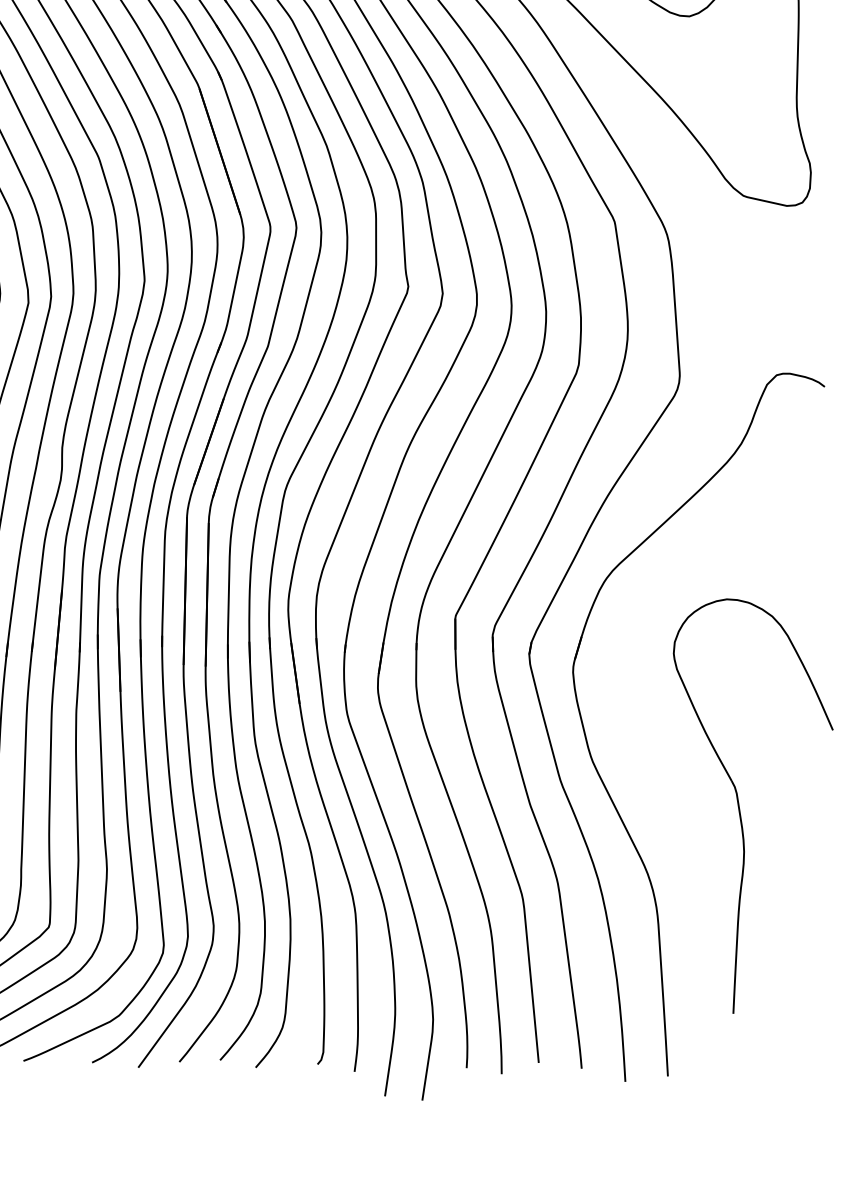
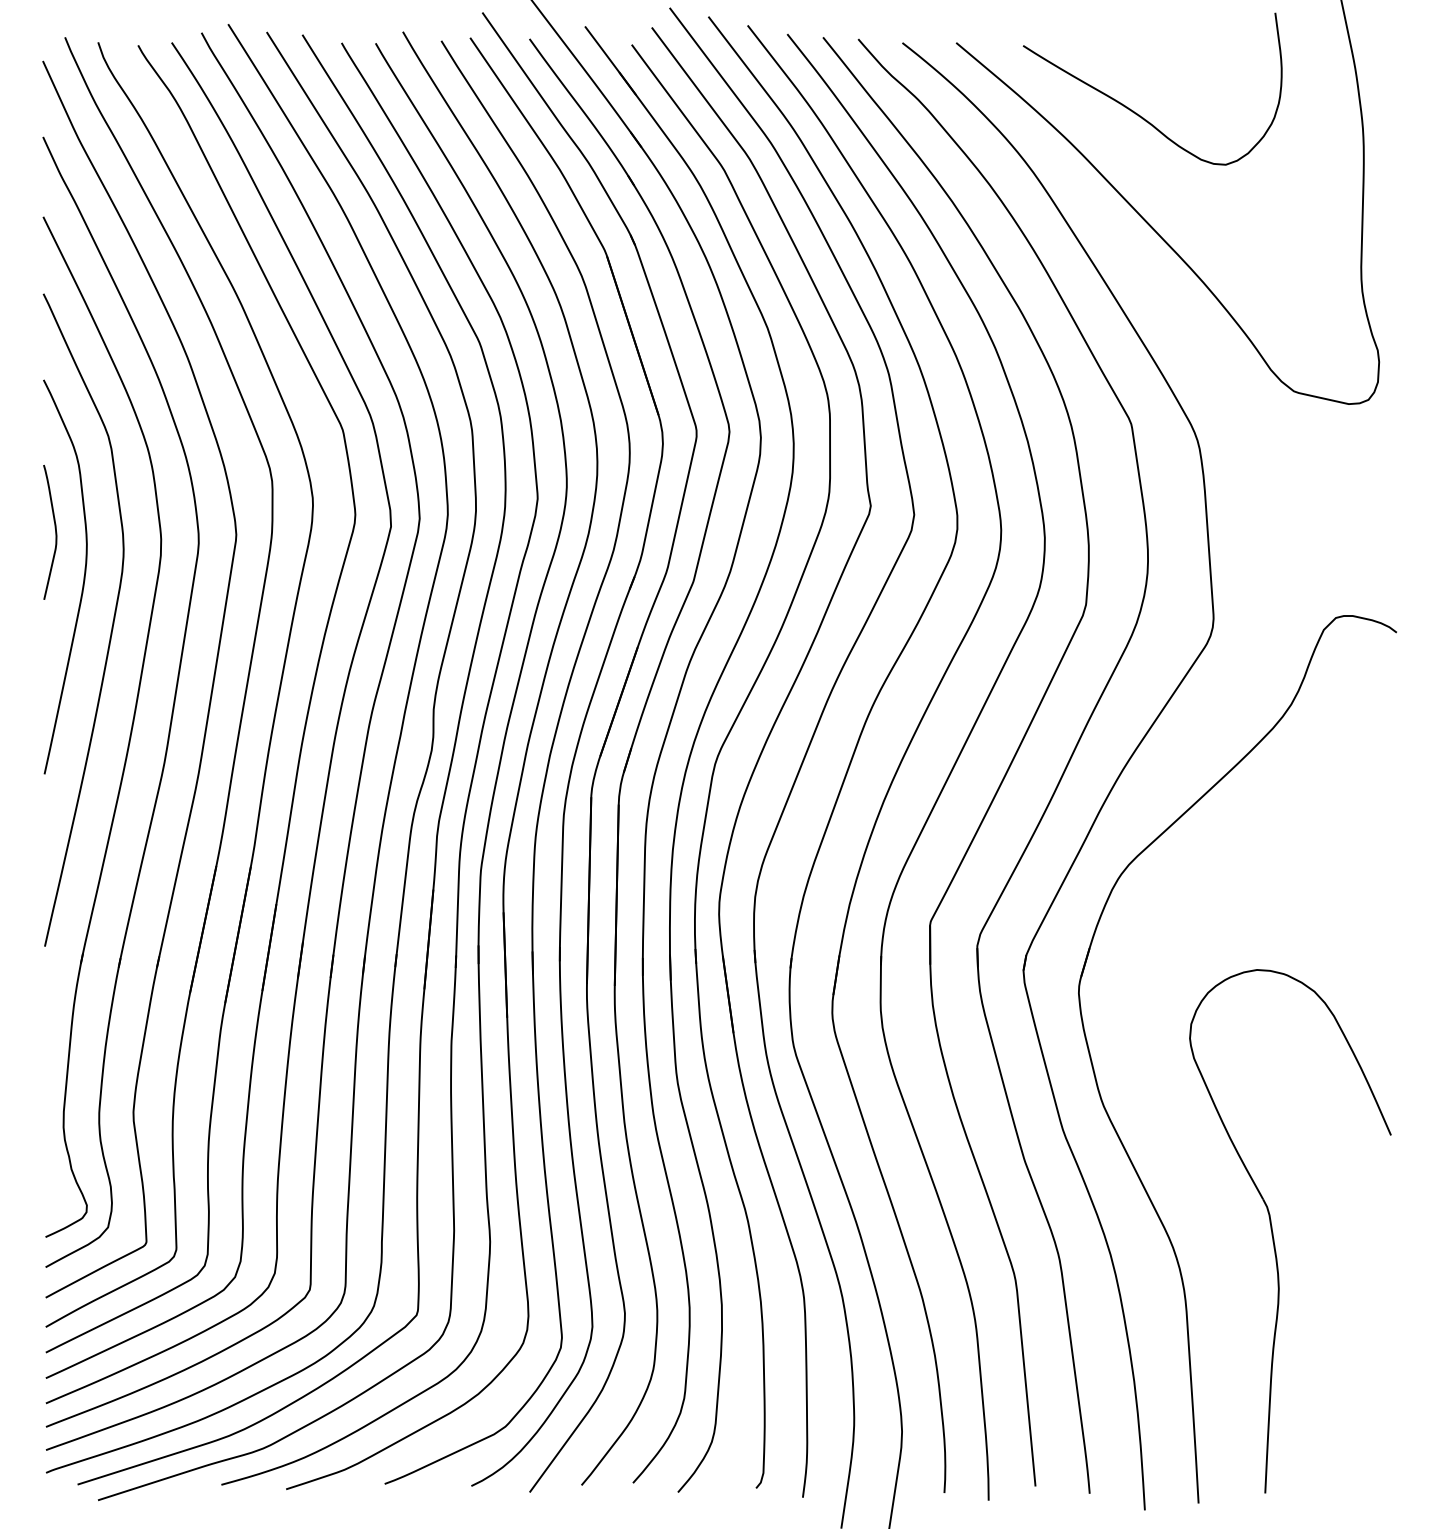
part: (739, 807) -> (1273, 1232), moved

